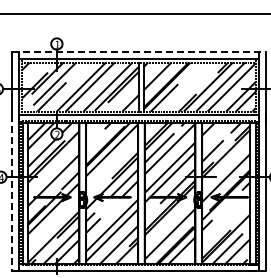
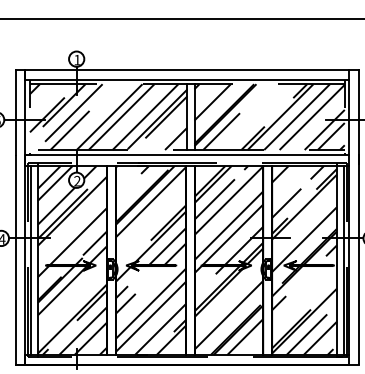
line: (139, 52) -> (187, 70), dashed -> solid
line: (11, 193) -> (15, 260), dashed -> solid

